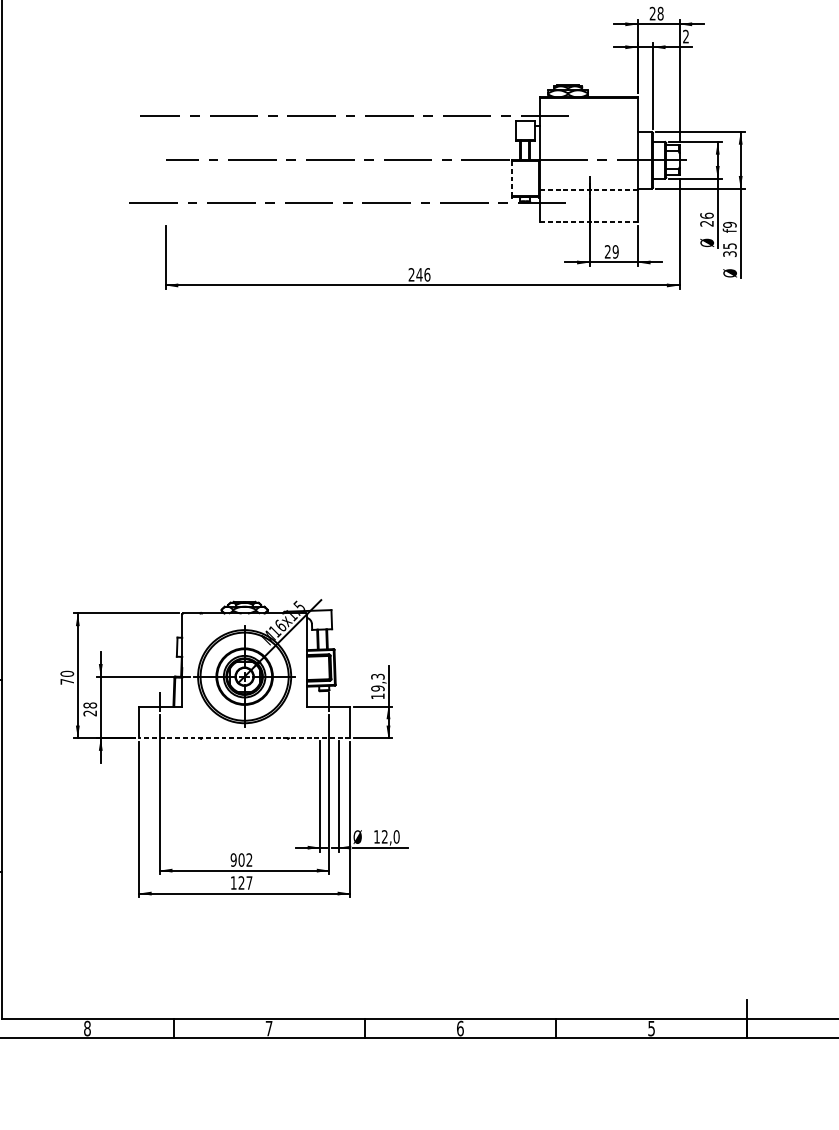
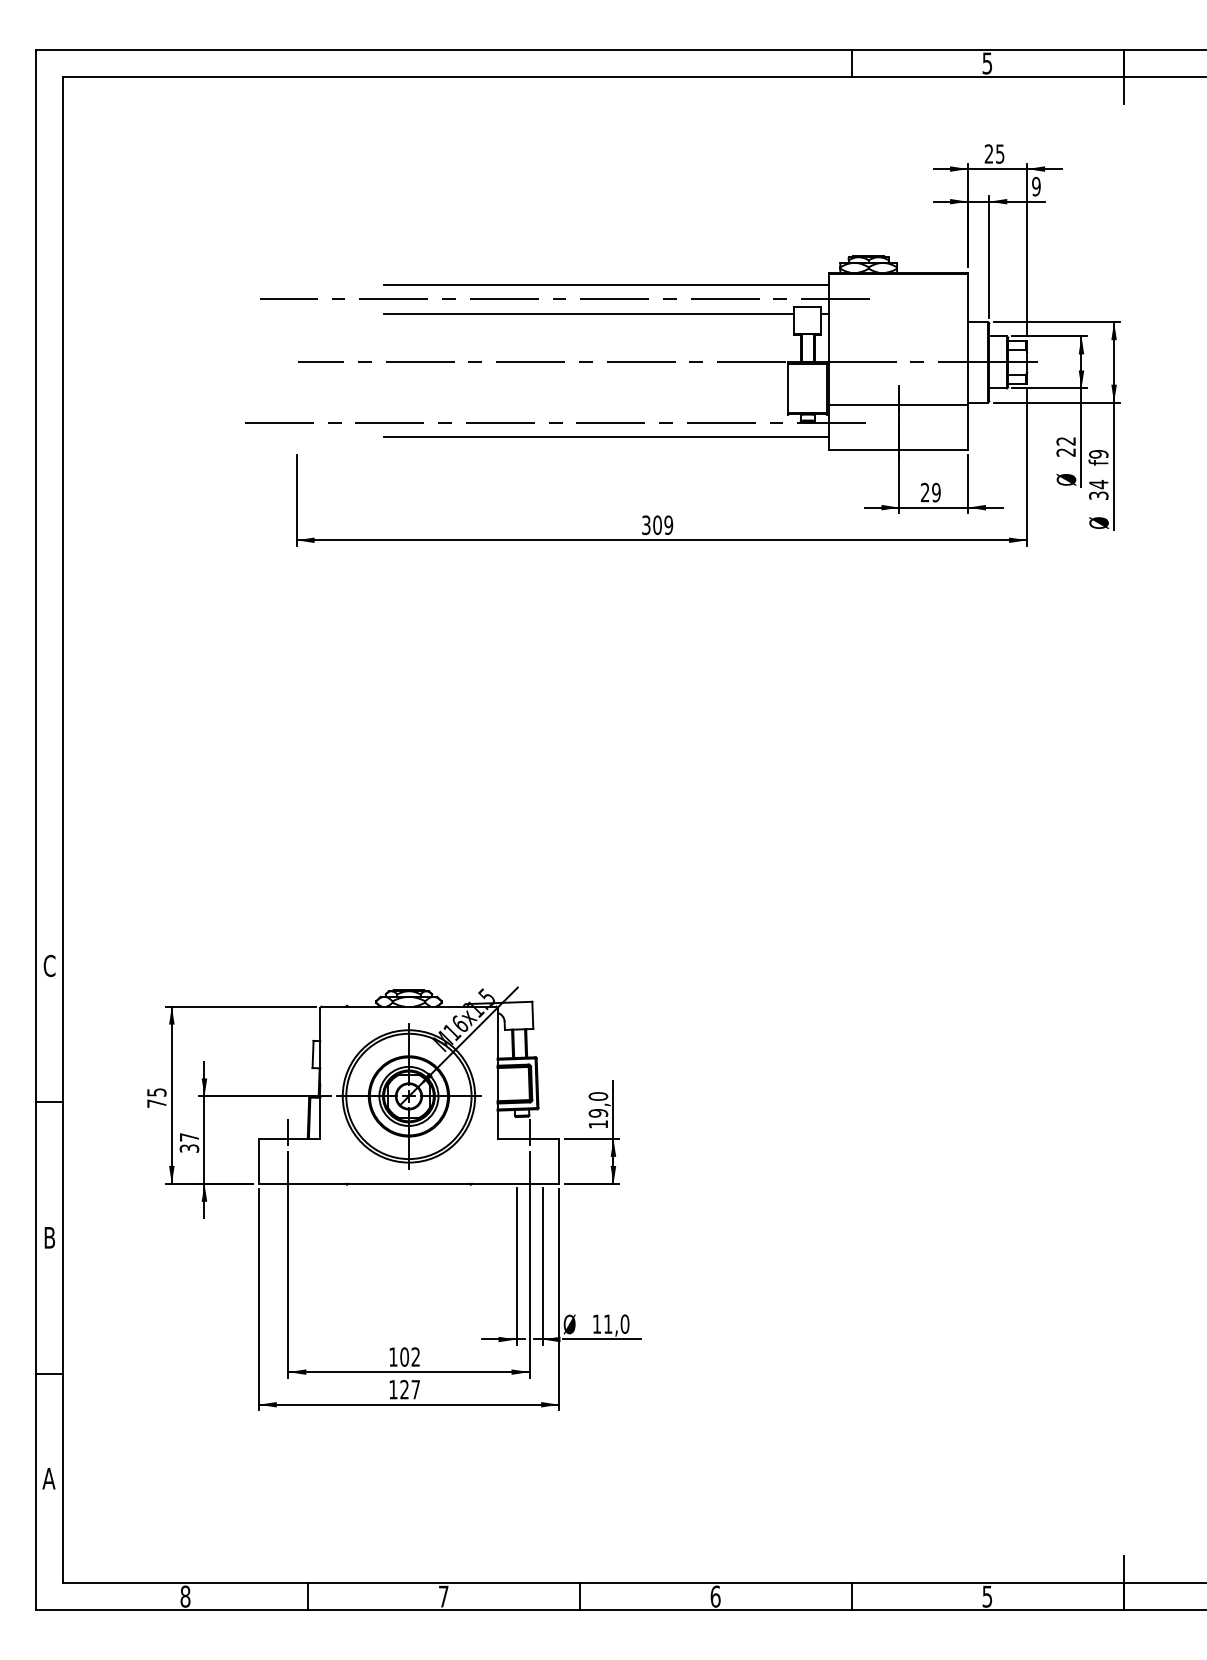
text: (660, 13) -> (1000, 153), 28 -> 25
text: (686, 36) -> (1036, 186), 2 -> 9
line: (383, 106) -> (606, 285), added
line: (371, 125) -> (589, 313), added
line: (511, 178) -> (788, 388), dashed -> solid
line: (589, 190) -> (898, 405), dashed -> solid
line: (383, 213) -> (606, 437), added
text: (706, 215) -> (1065, 440), 26 -> 22
line: (589, 221) -> (898, 449), dashed -> solid
text: (729, 246) -> (1098, 484), 35 -> 34
text: (419, 275) -> (657, 525), 246 -> 309
text: (67, 673) -> (156, 1092), 70 -> 75
text: (377, 676) -> (598, 1096), 19,3 -> 19,0
text: (90, 709) -> (189, 1142), 28 -> 37
line: (244, 737) -> (408, 1183), dashed -> solid
text: (385, 836) -> (608, 1323), 12,0 -> 11,0
text: (233, 859) -> (393, 1356), 902 -> 102

